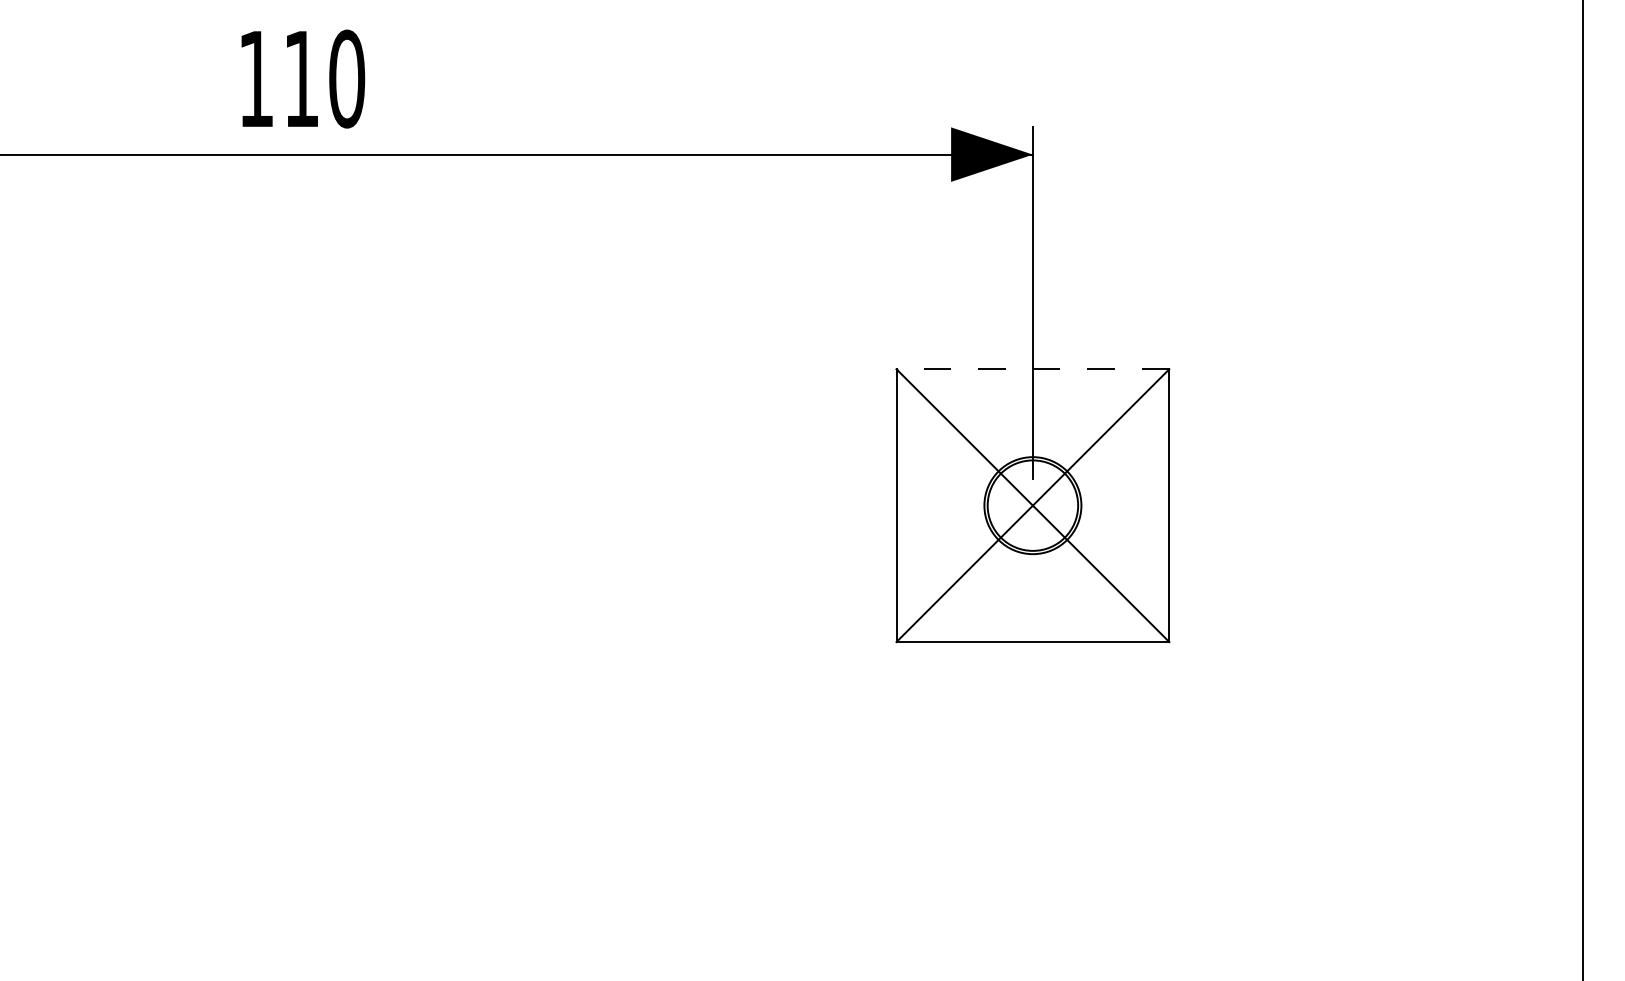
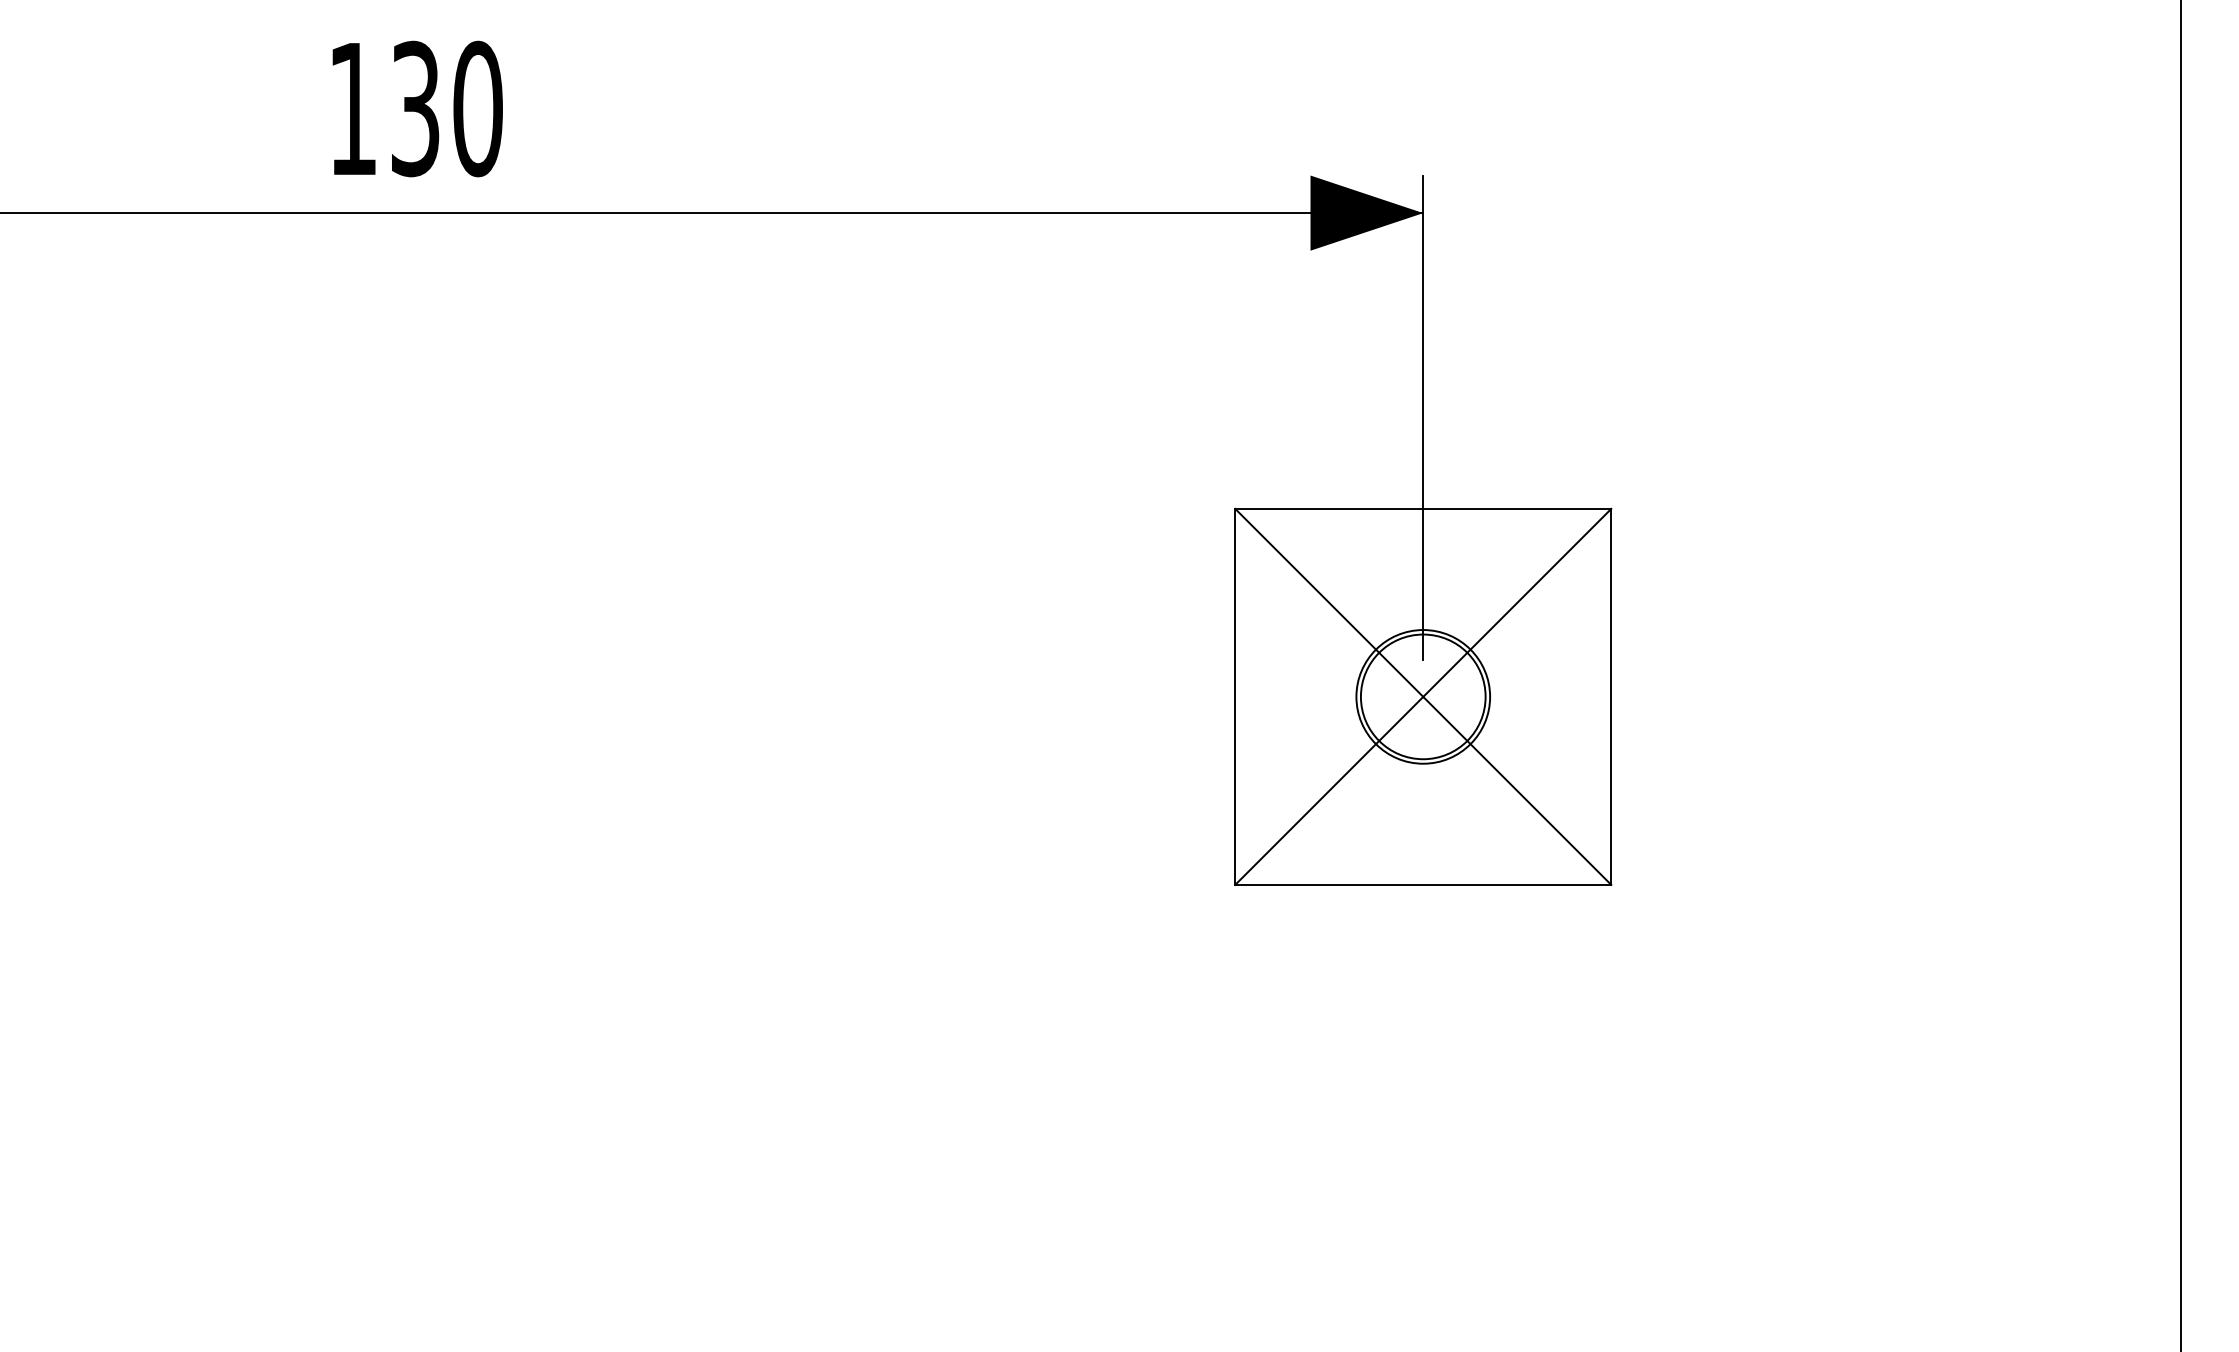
text: (301, 78) -> (415, 108), 110 -> 130
line: (1032, 368) -> (1422, 508), dashed -> solid

